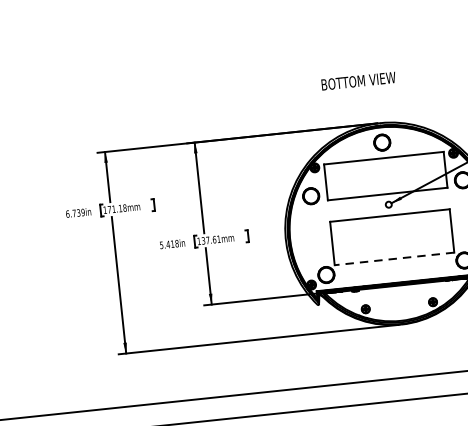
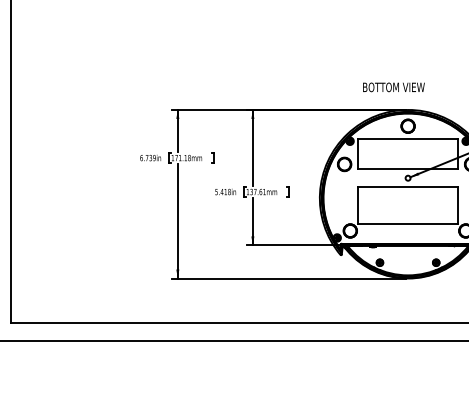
text: (358, 81) -> (393, 87), moved
line: (393, 258) -> (407, 223), dashed -> solid

